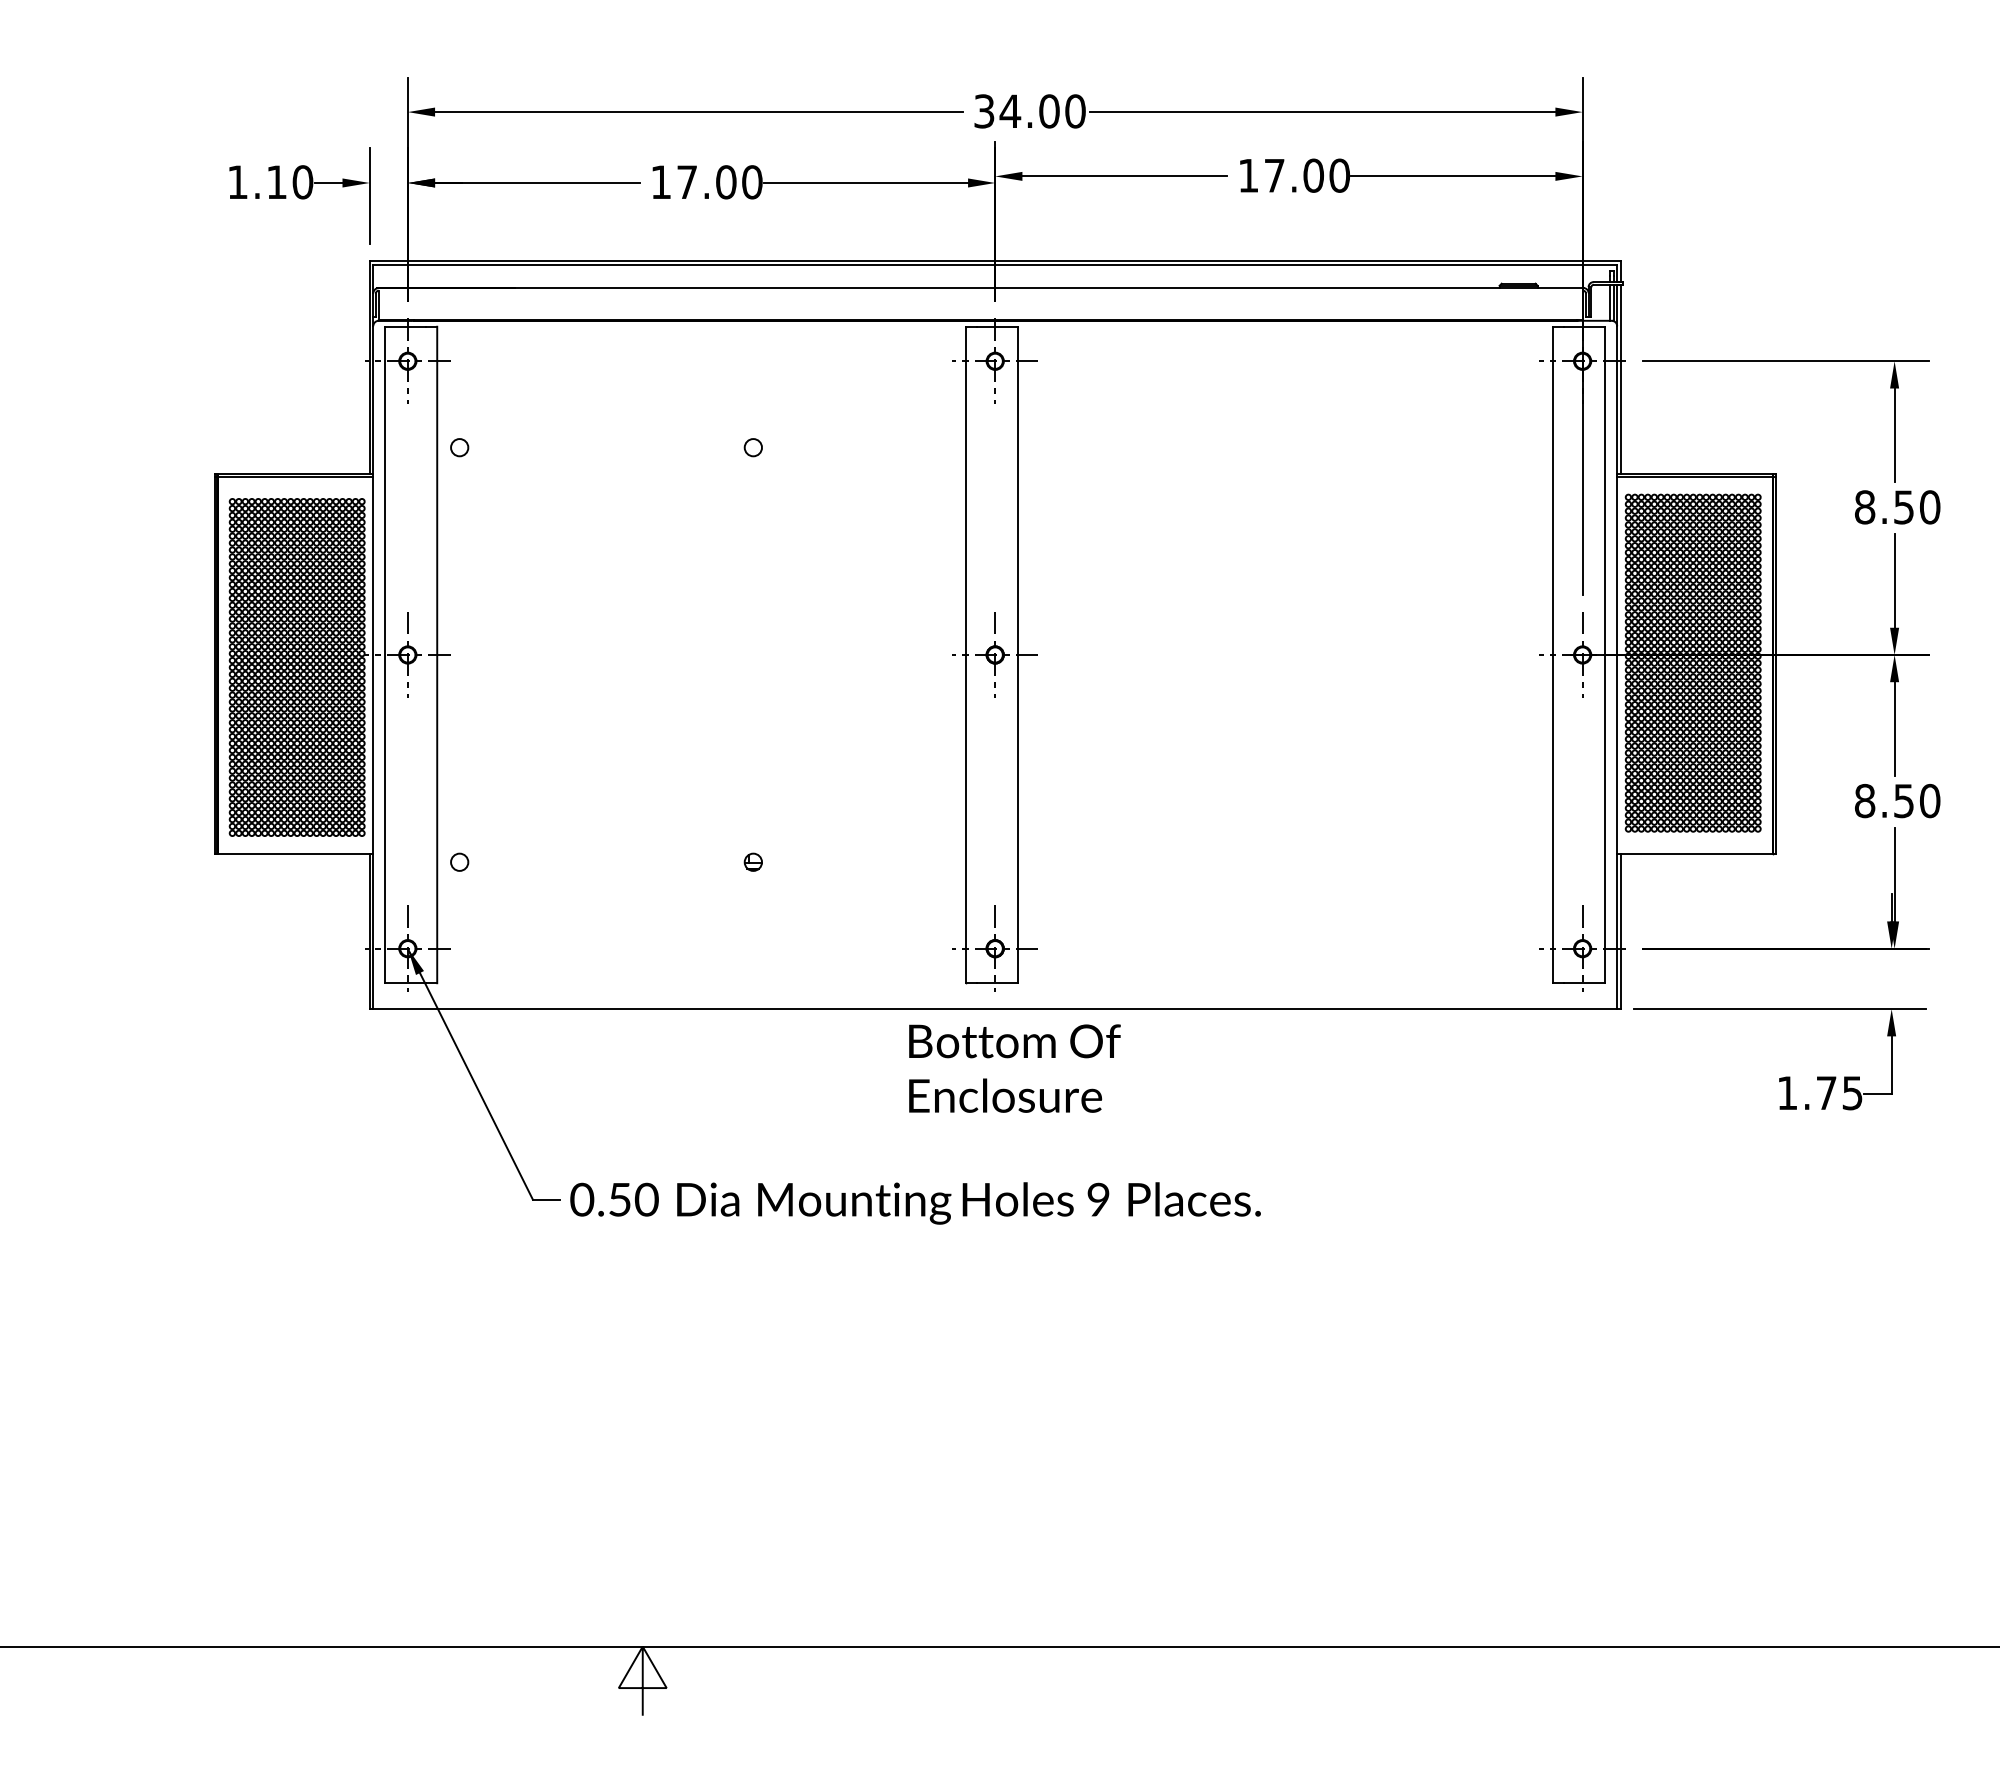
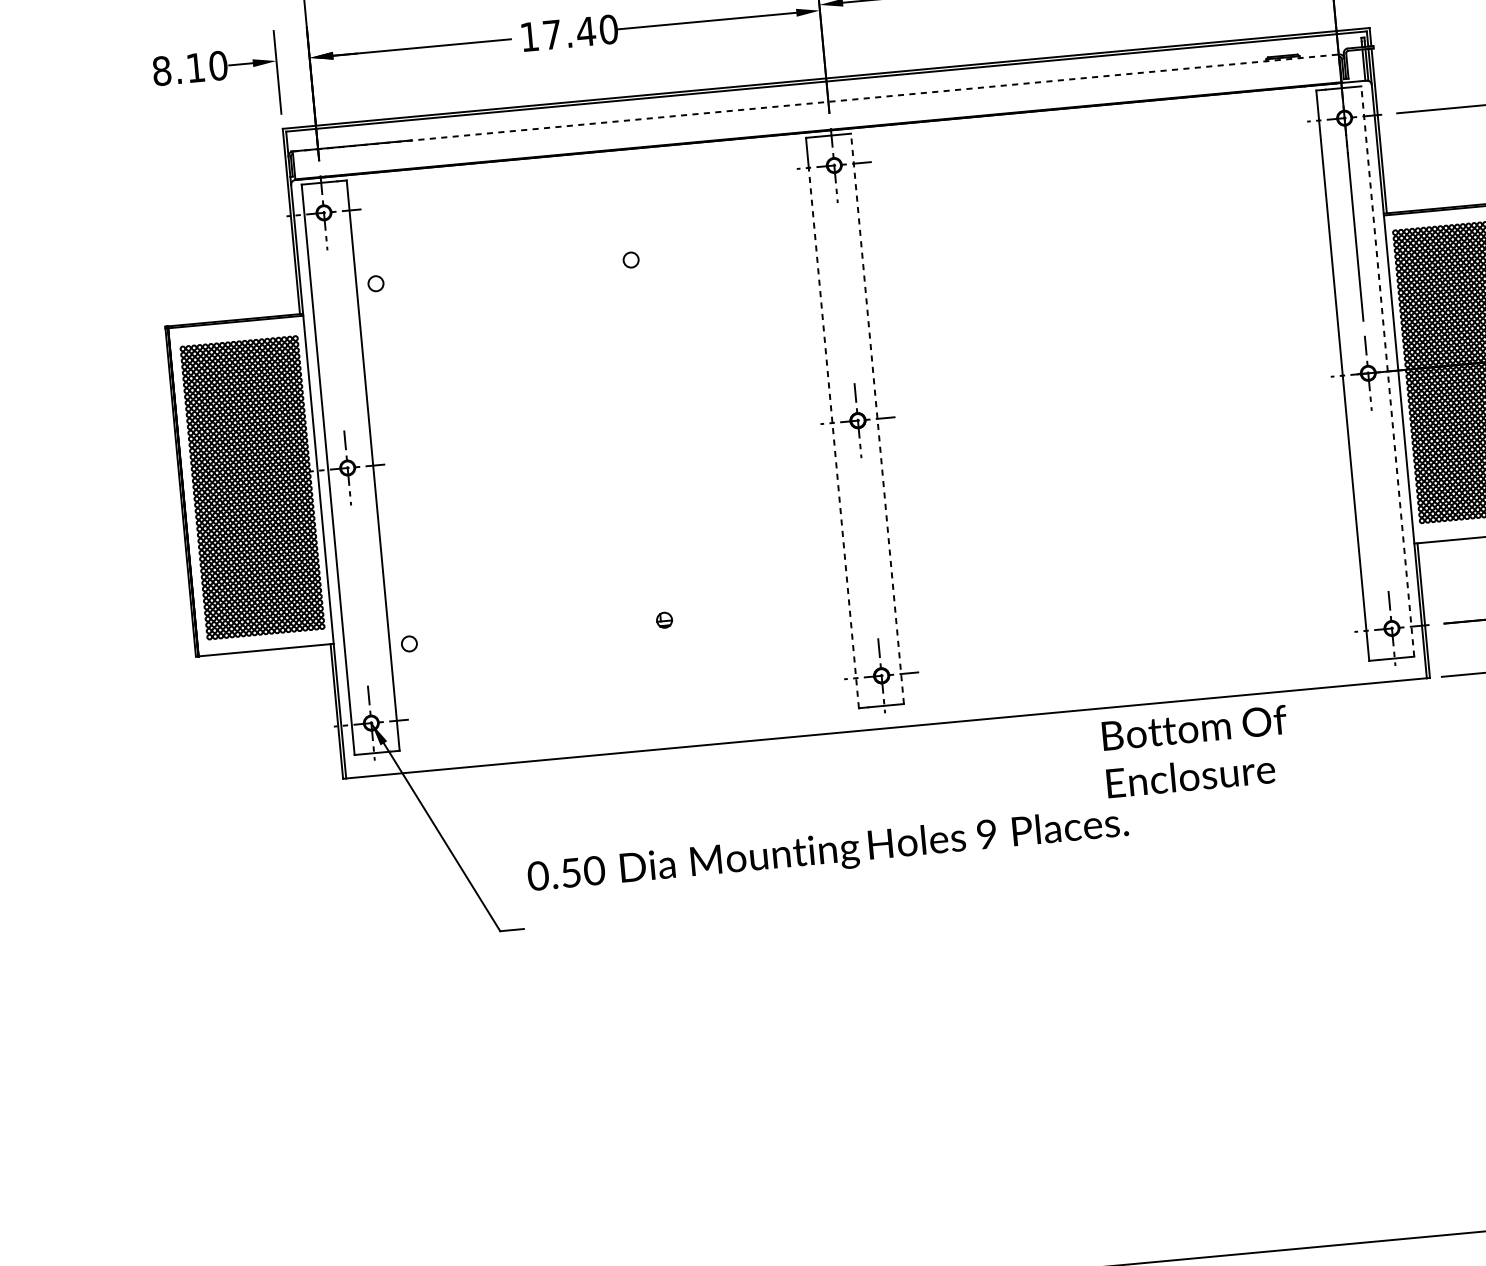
text: (237, 182) -> (161, 71), 1.10 -> 8.10
text: (726, 182) -> (586, 31), 17.00 -> 17.40
line: (981, 288) -> (816, 103), solid -> dashed
line: (1017, 654) -> (877, 418), solid -> dashed
line: (1605, 654) -> (1388, 371), solid -> dashed
line: (965, 672) -> (833, 438), solid -> dashed
text: (1014, 1068) -> (1196, 751), moved
text: (915, 1203) -> (828, 852), moved

